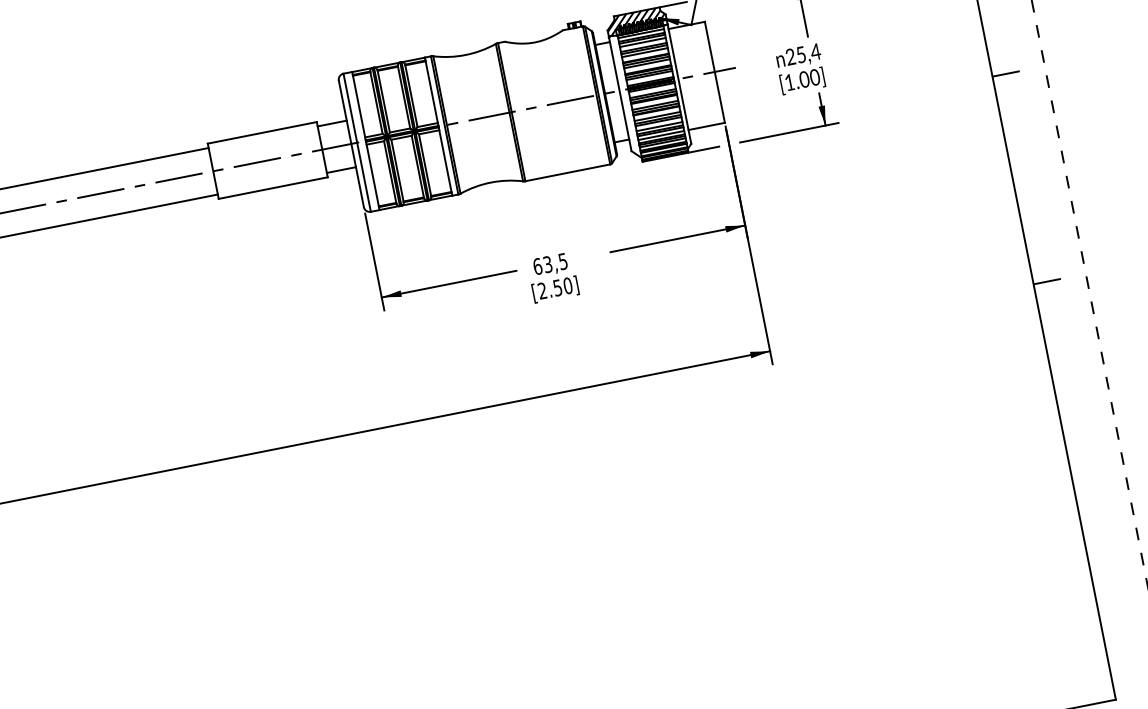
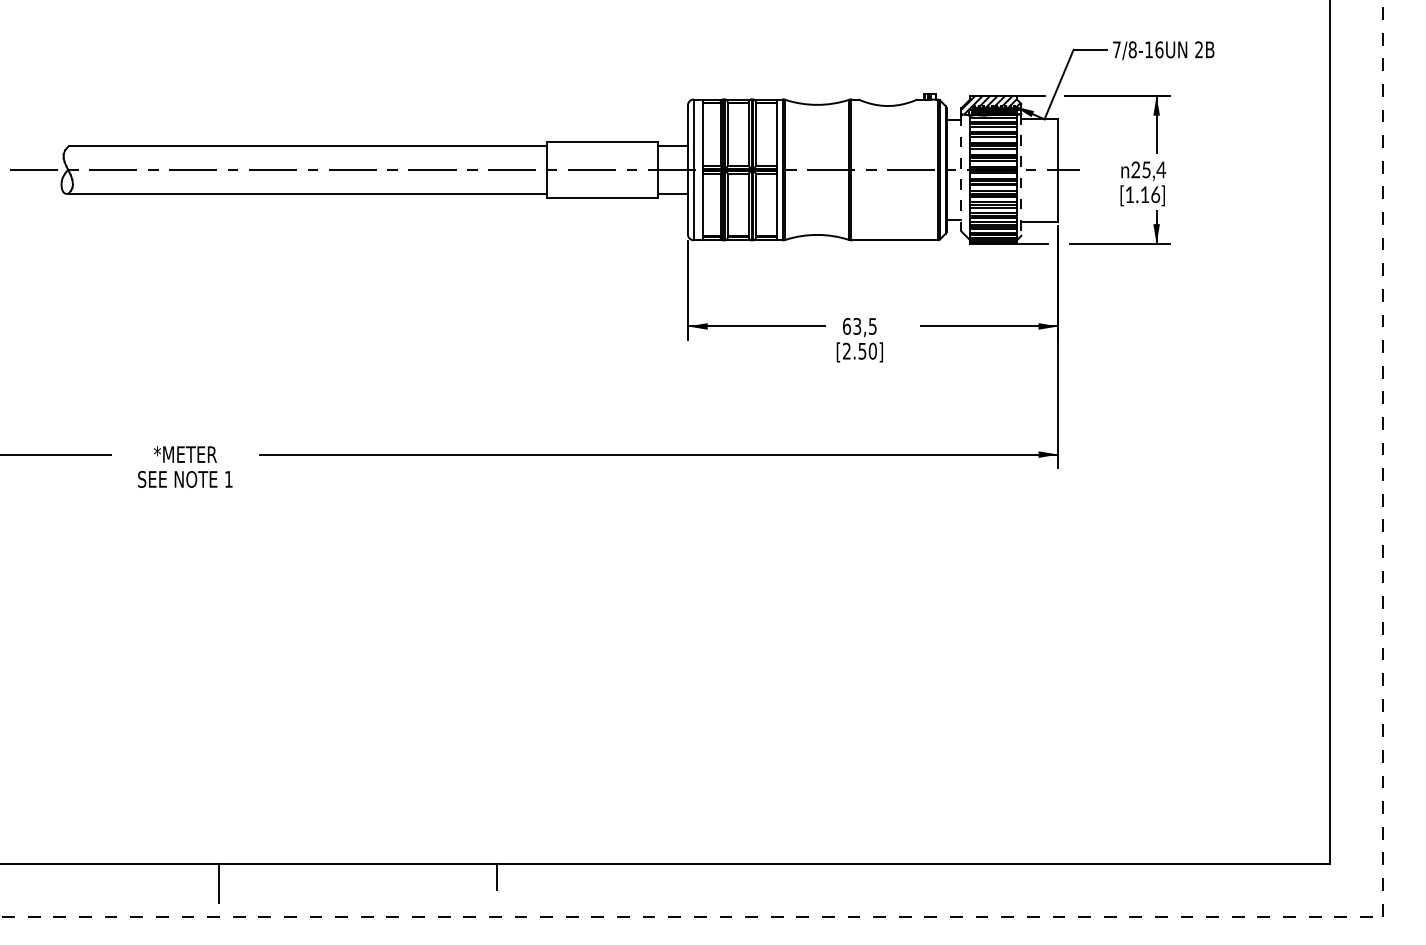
line: (1005, 74) -> (1343, 228), removed
text: (809, 78) -> (1150, 194), [1.00] -> [1.16]
line: (679, 84) -> (1021, 175), solid -> dashed
line: (620, 94) -> (961, 173), solid -> dashed
line: (1047, 282) -> (1343, 440), removed

